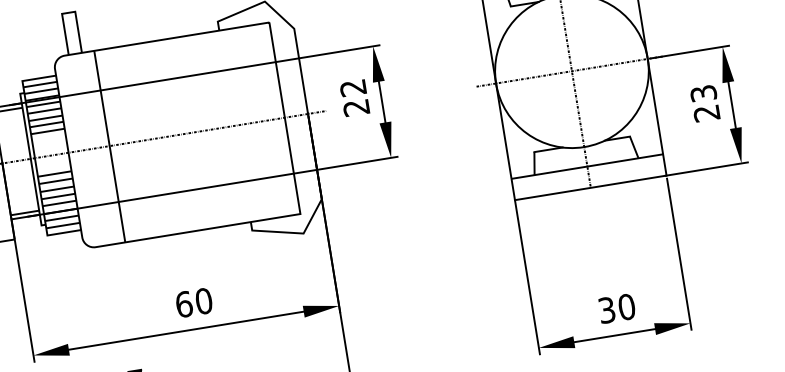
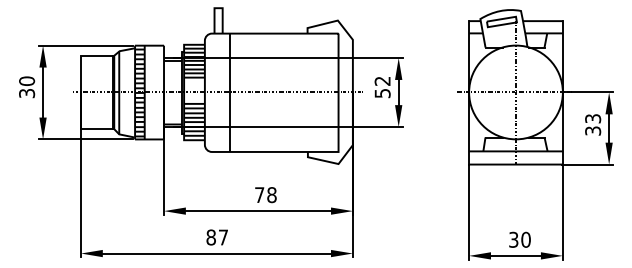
text: (356, 107) -> (382, 93), 22 -> 52
text: (707, 112) -> (593, 130), 23 -> 33
text: (193, 303) -> (265, 195), 60 -> 78

